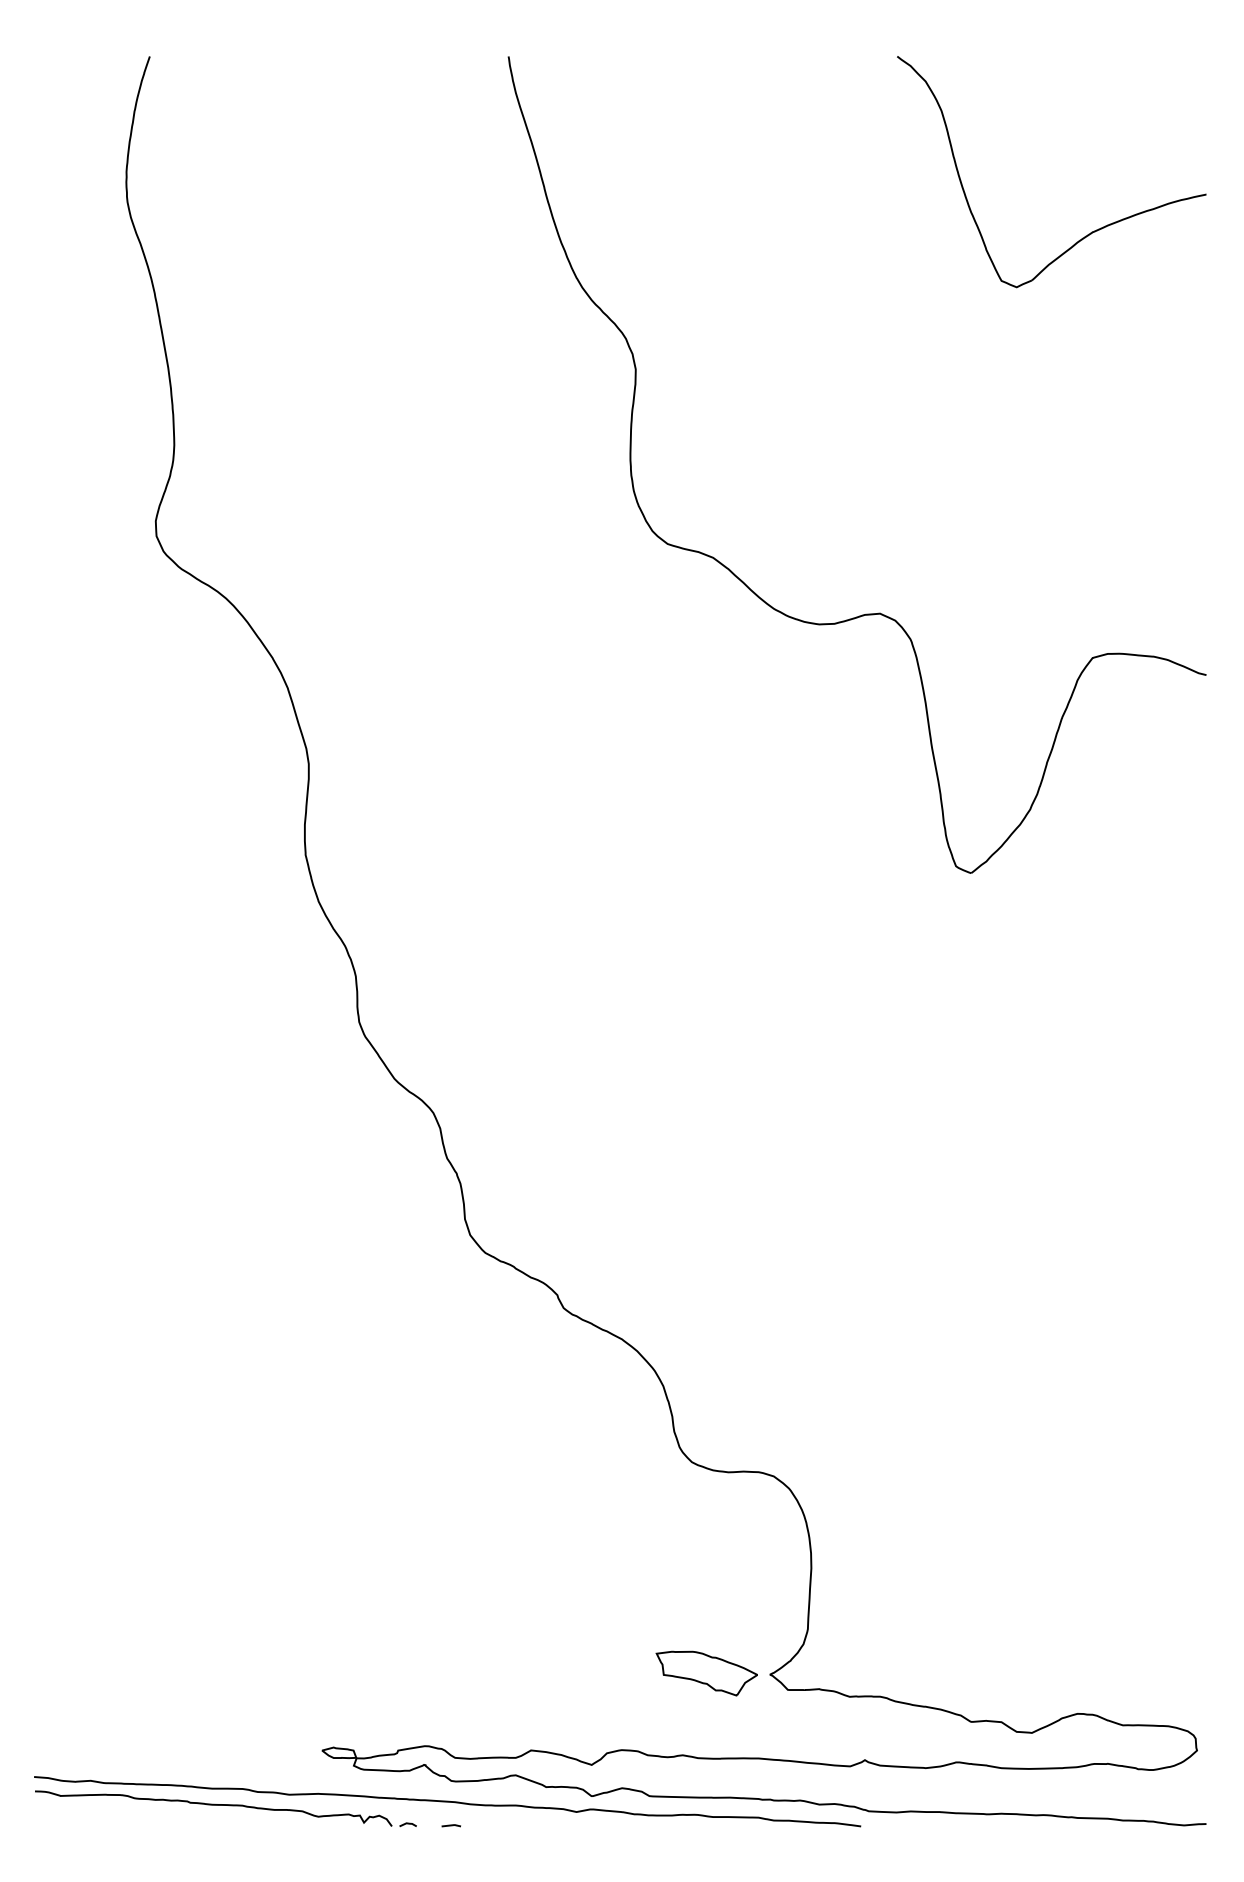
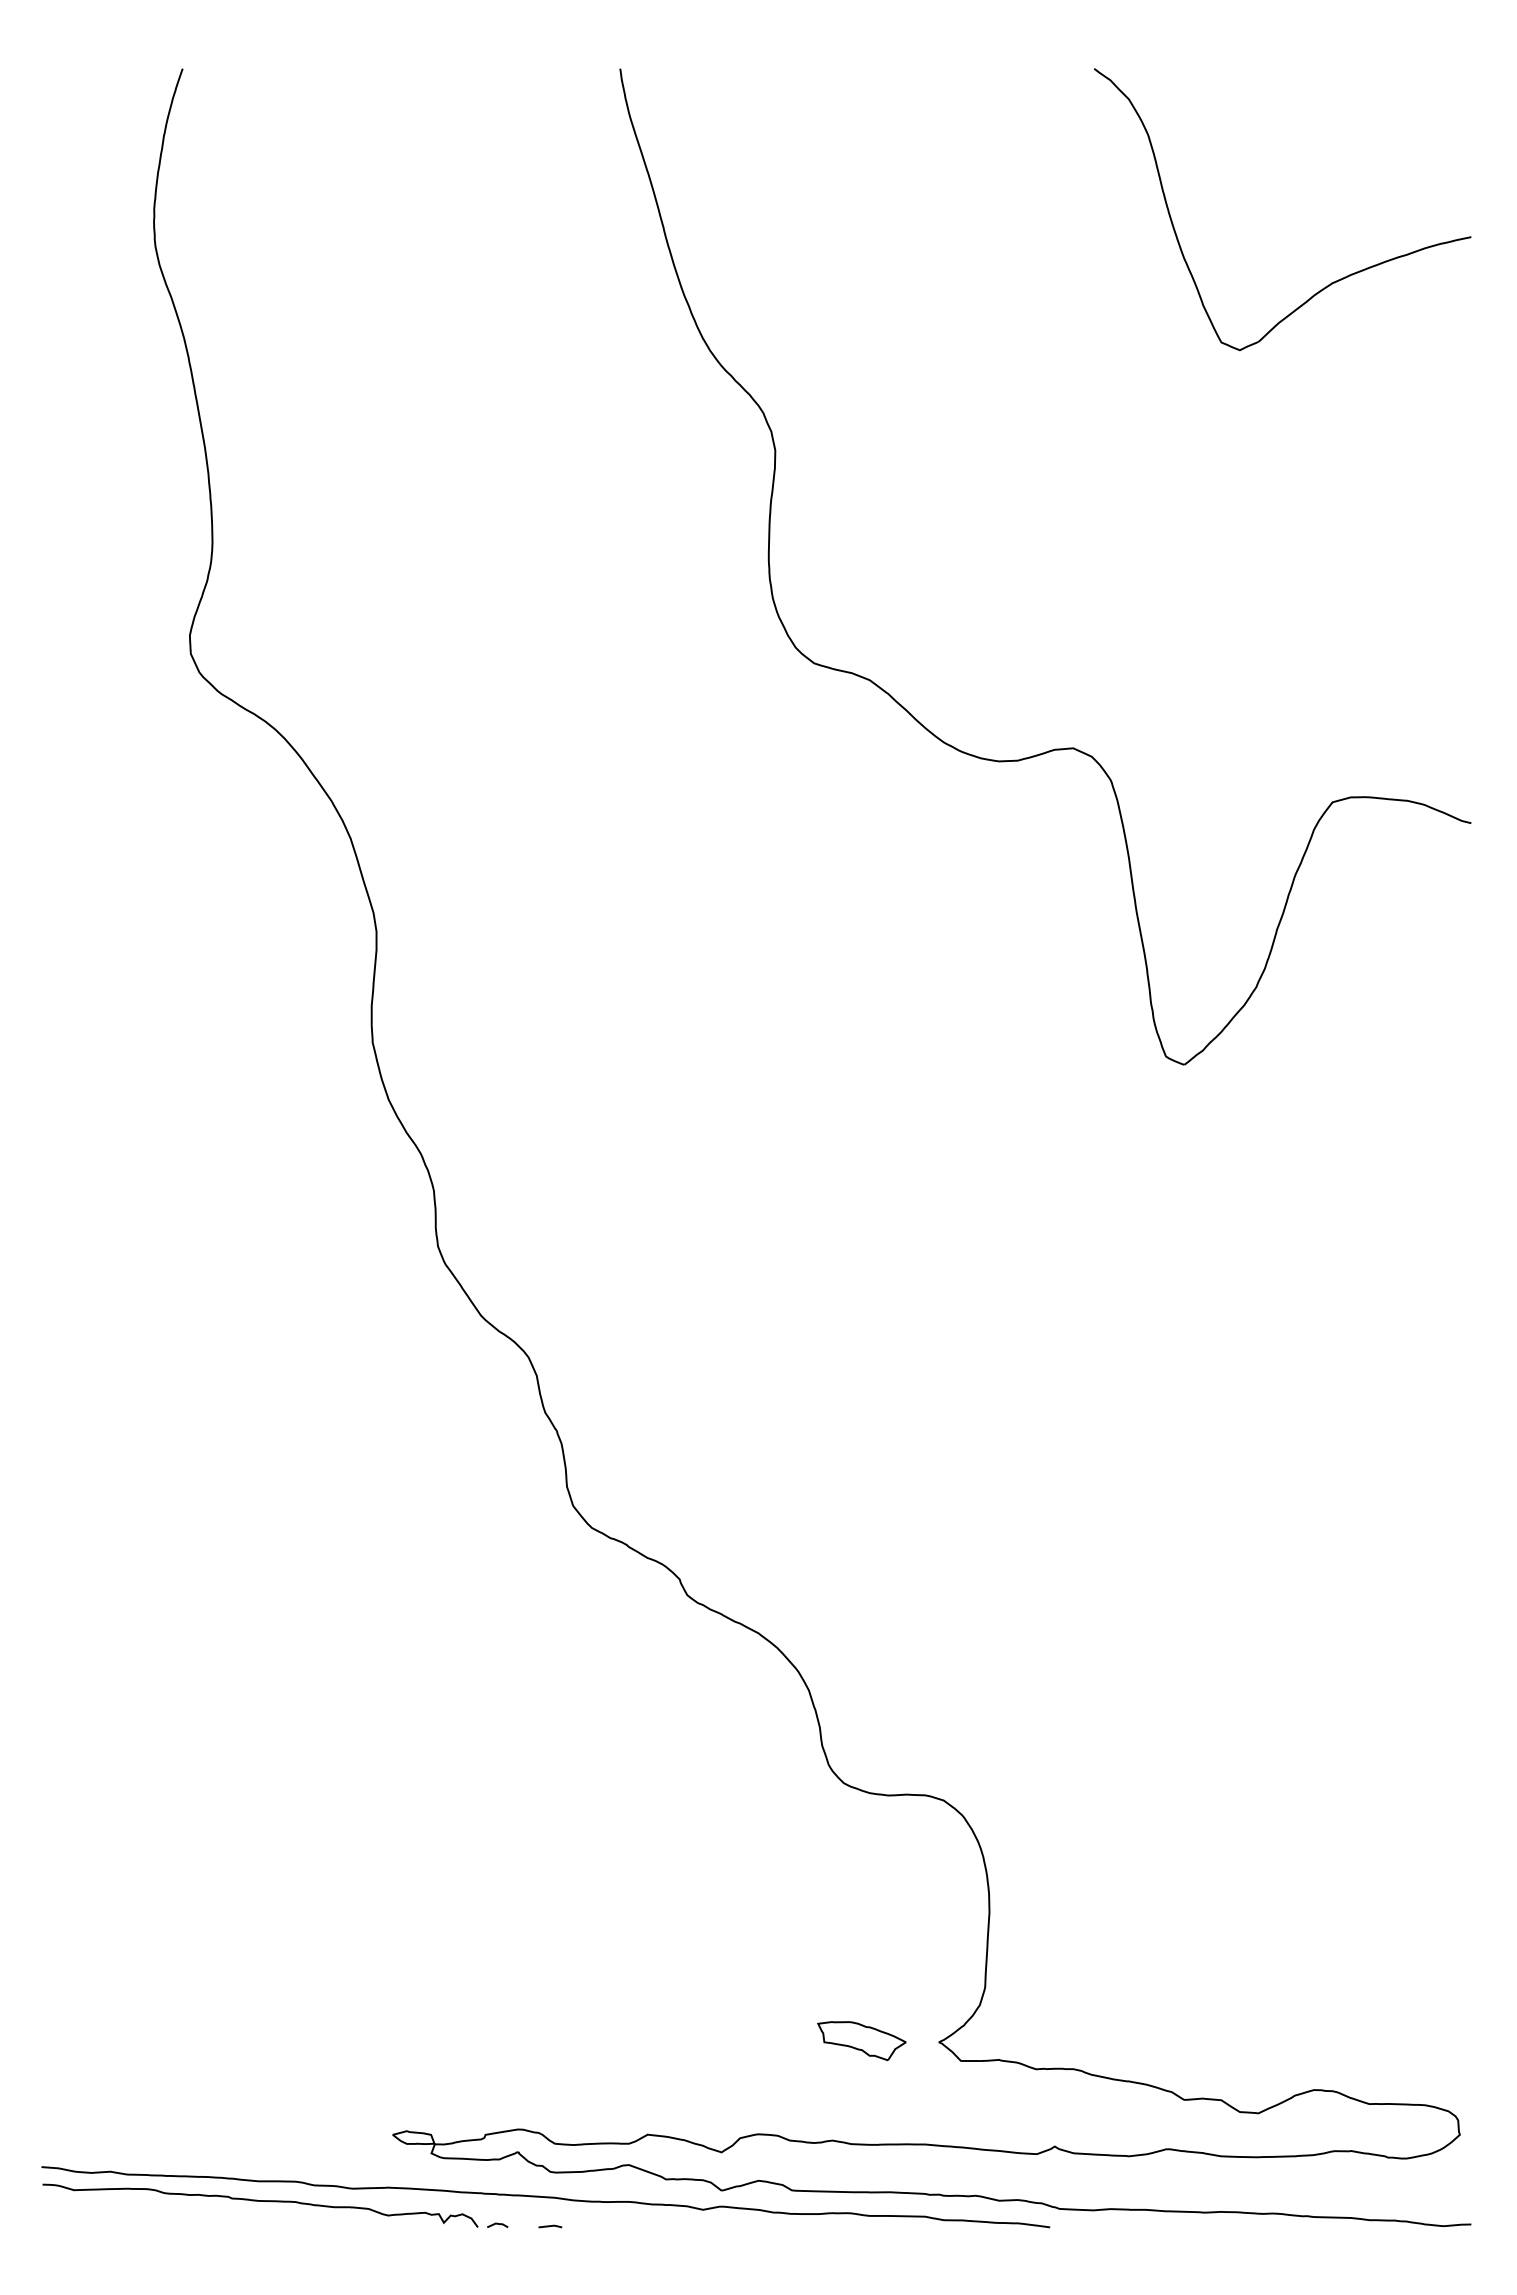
part: (706, 1673) -> (861, 2040), size x0.71

